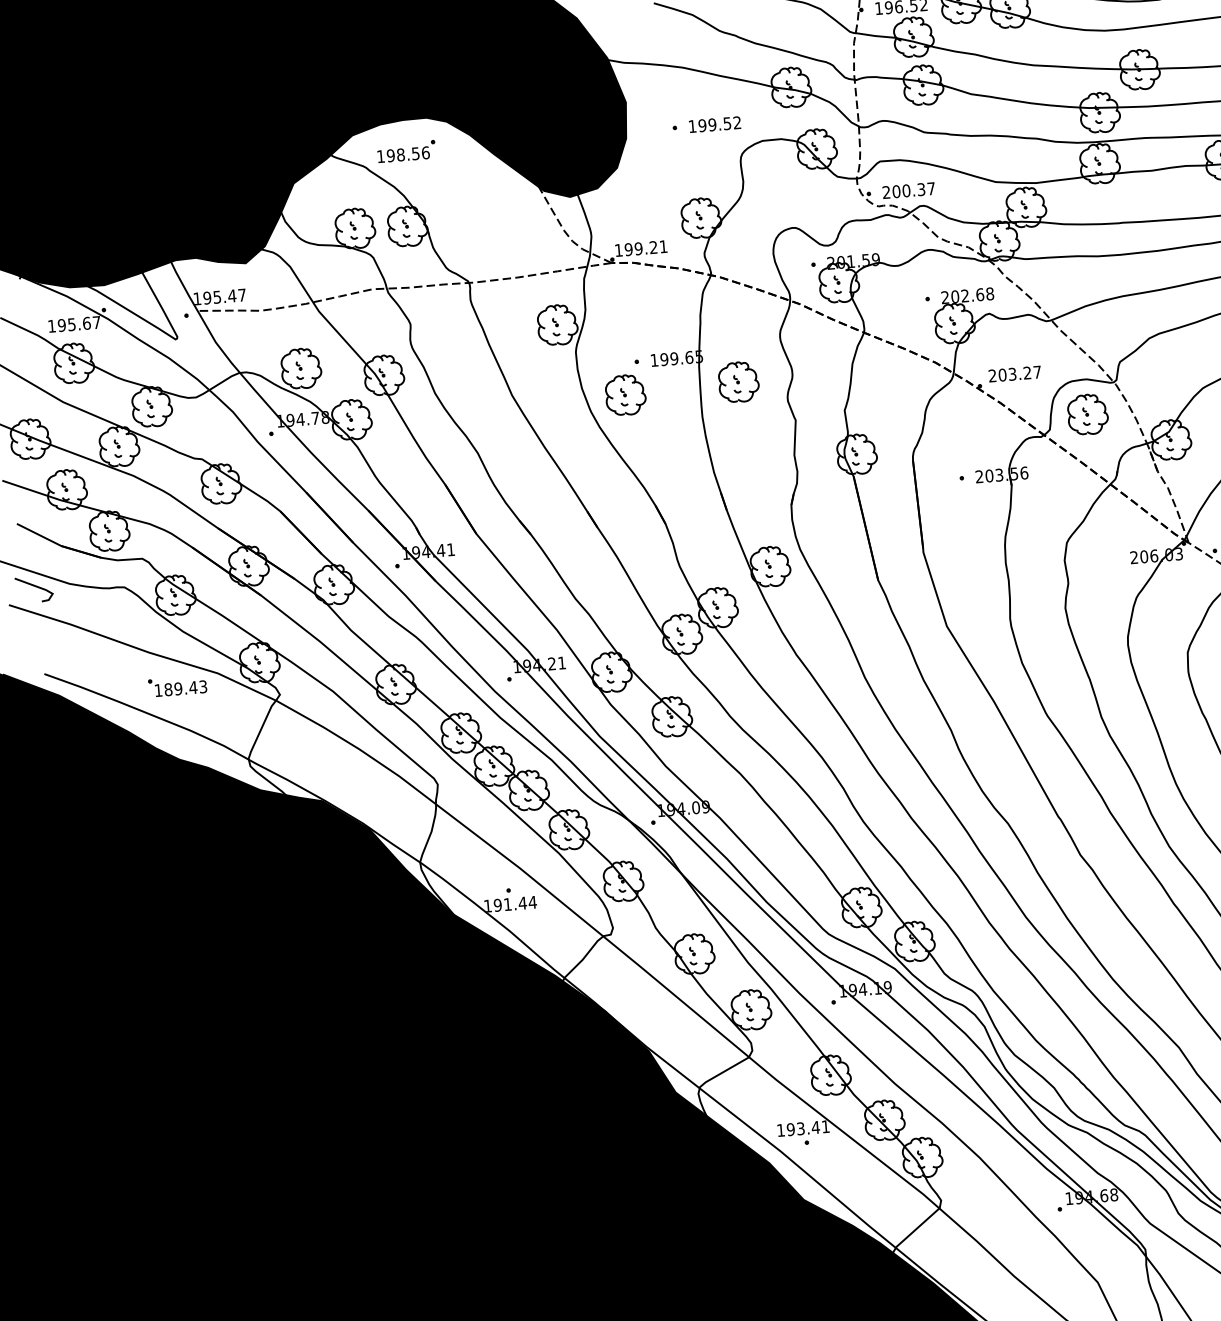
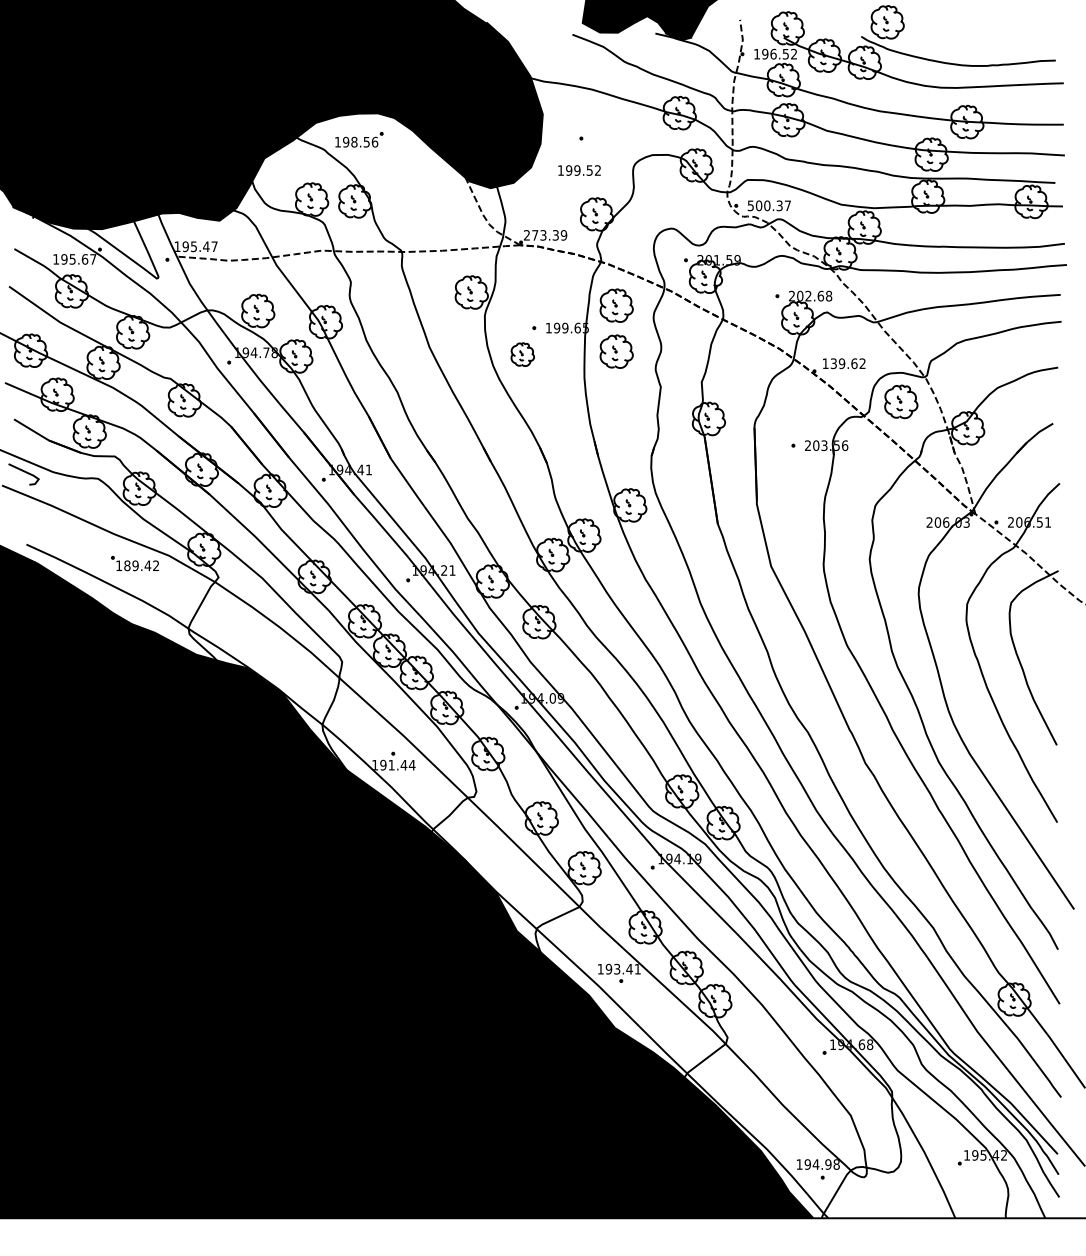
text: (714, 124) -> (579, 170), moved
text: (886, 192) -> (750, 205), 200.37 -> 500.37
text: (641, 248) -> (545, 235), 199.21 -> 273.39
part: (734, 326) -> (616, 305), added
text: (1014, 373) -> (843, 363), 203.27 -> 139.62
part: (625, 394) -> (522, 354), size x0.7
text: (203, 687) -> (156, 566), 189.43 -> 189.42

